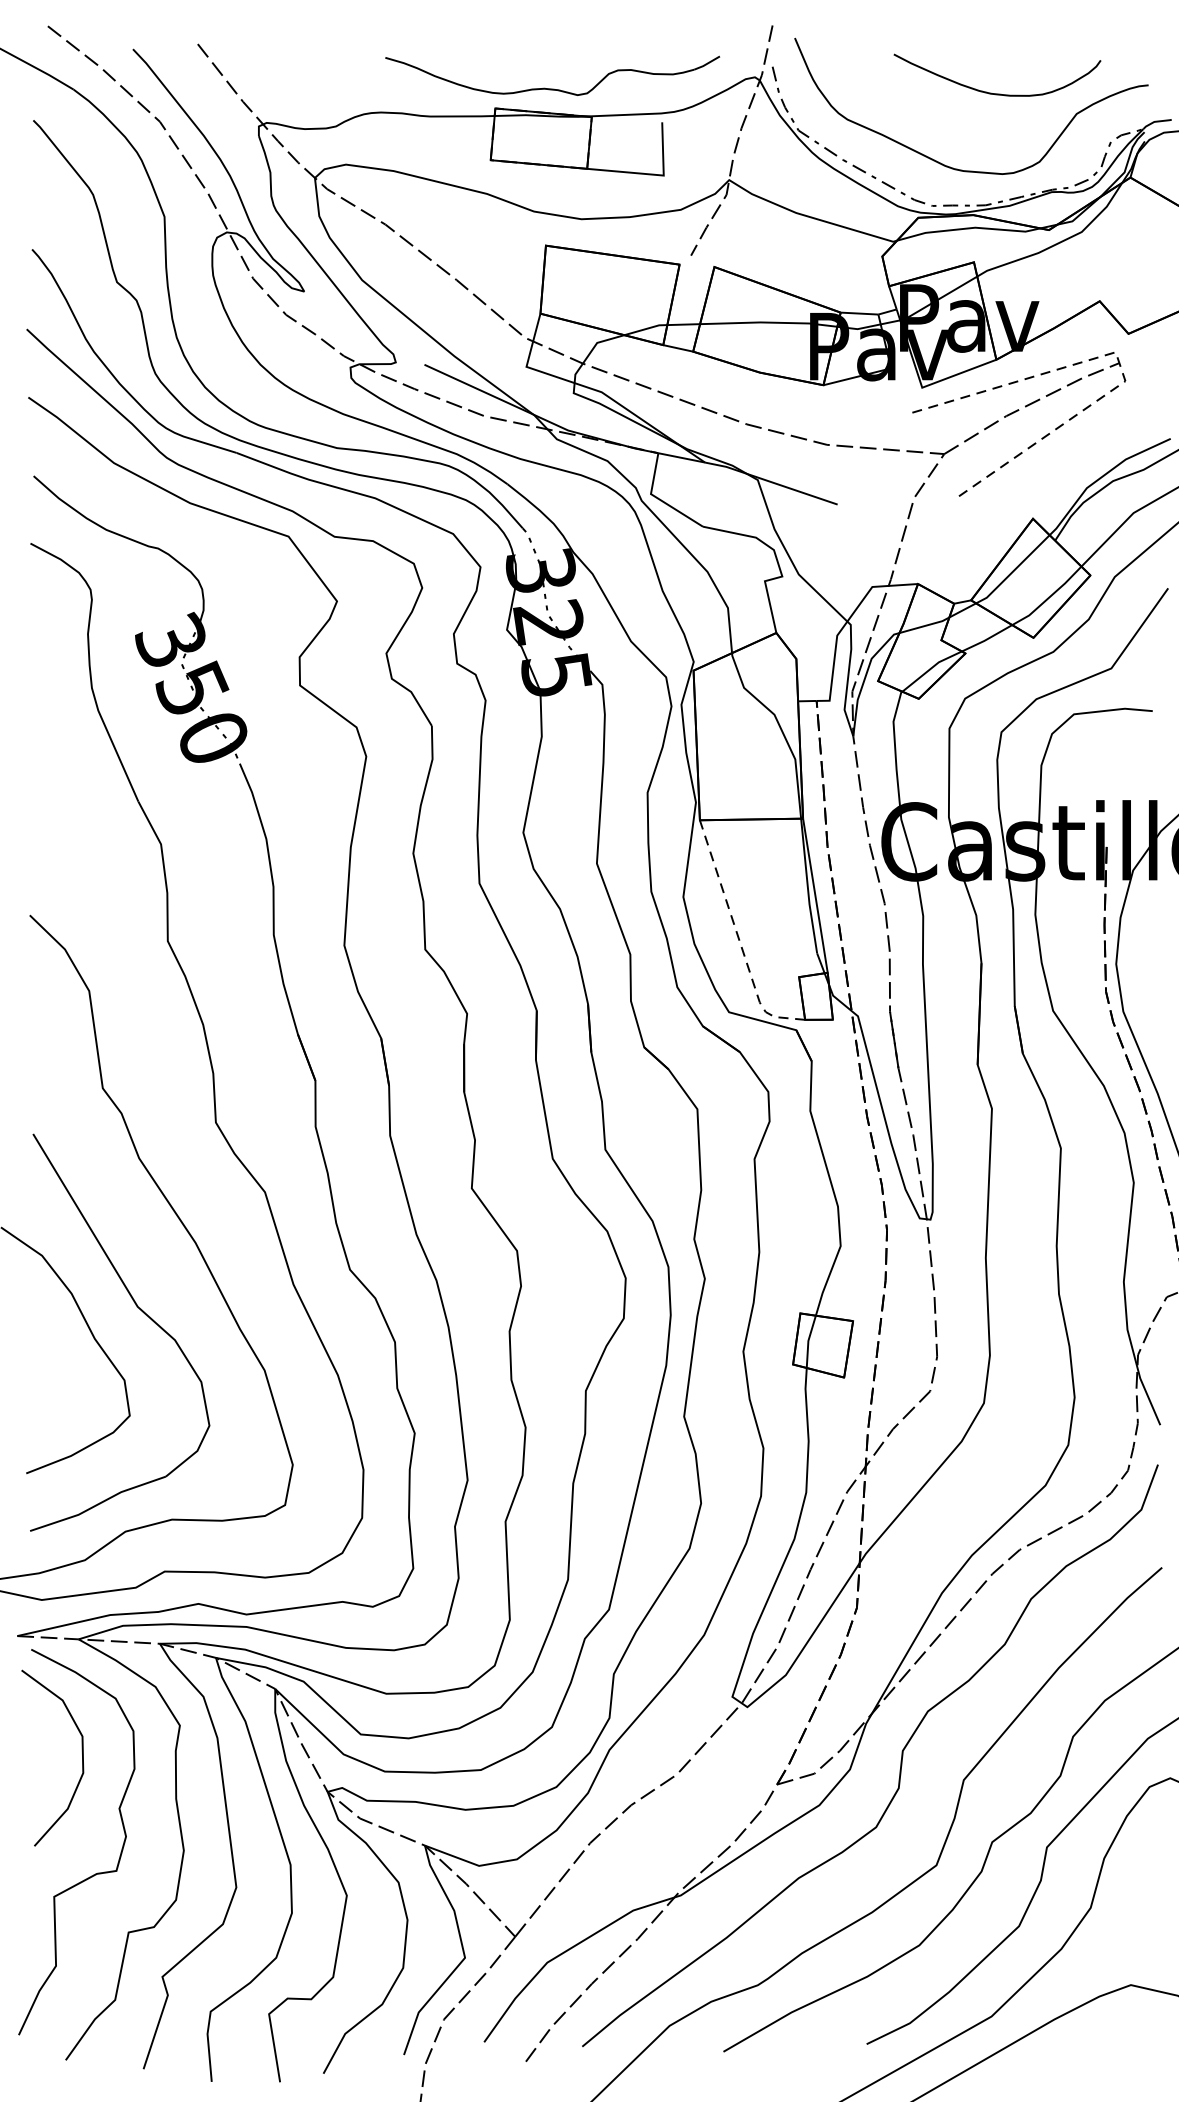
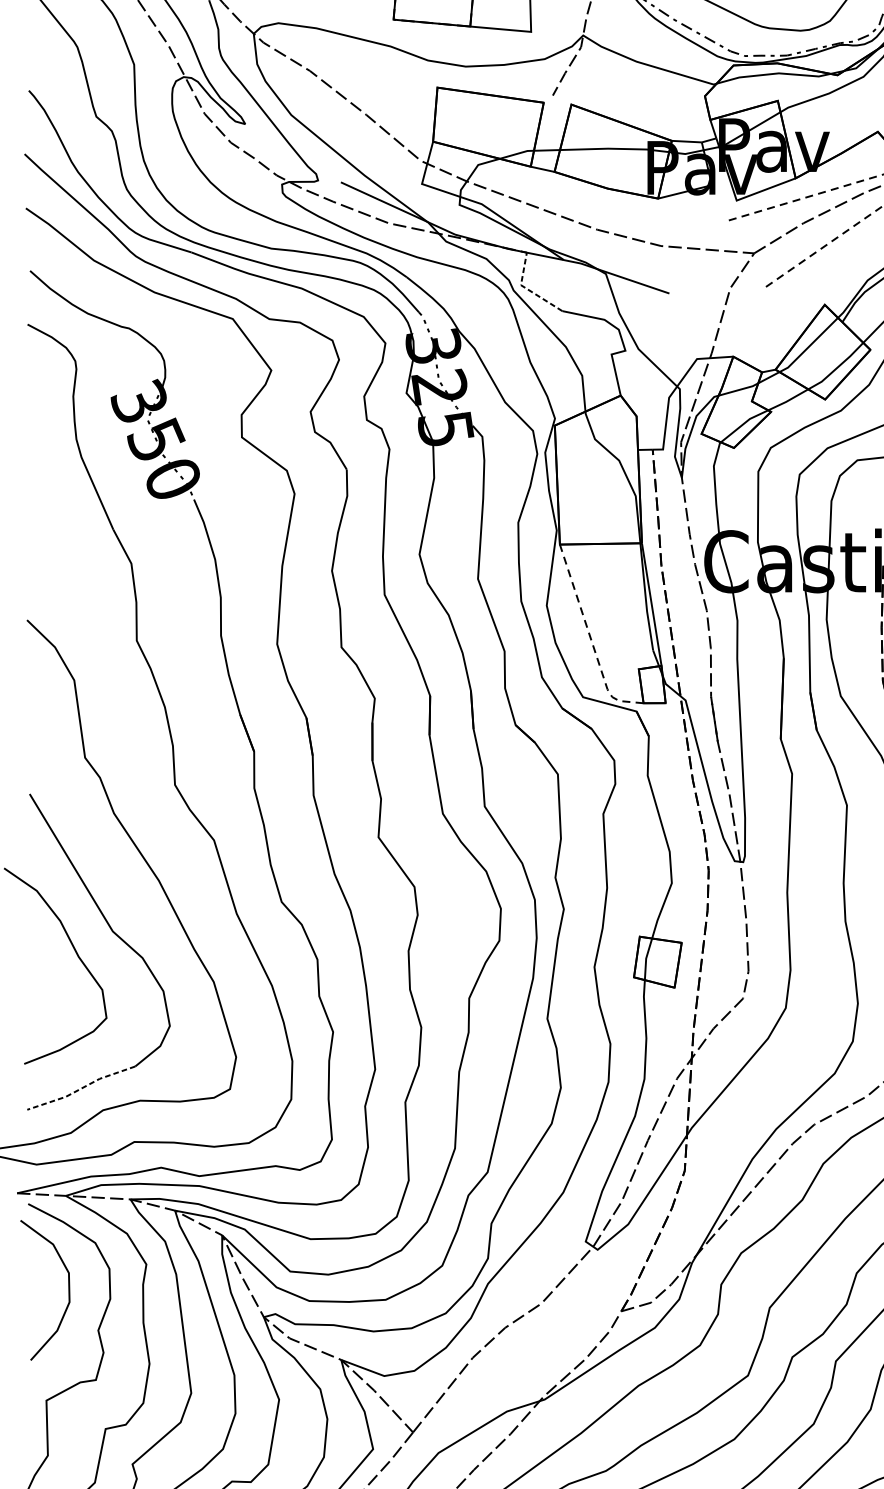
line: (658, 498) -> (526, 288), solid -> dashed
line: (97, 1504) -> (80, 1088), solid -> dashed

